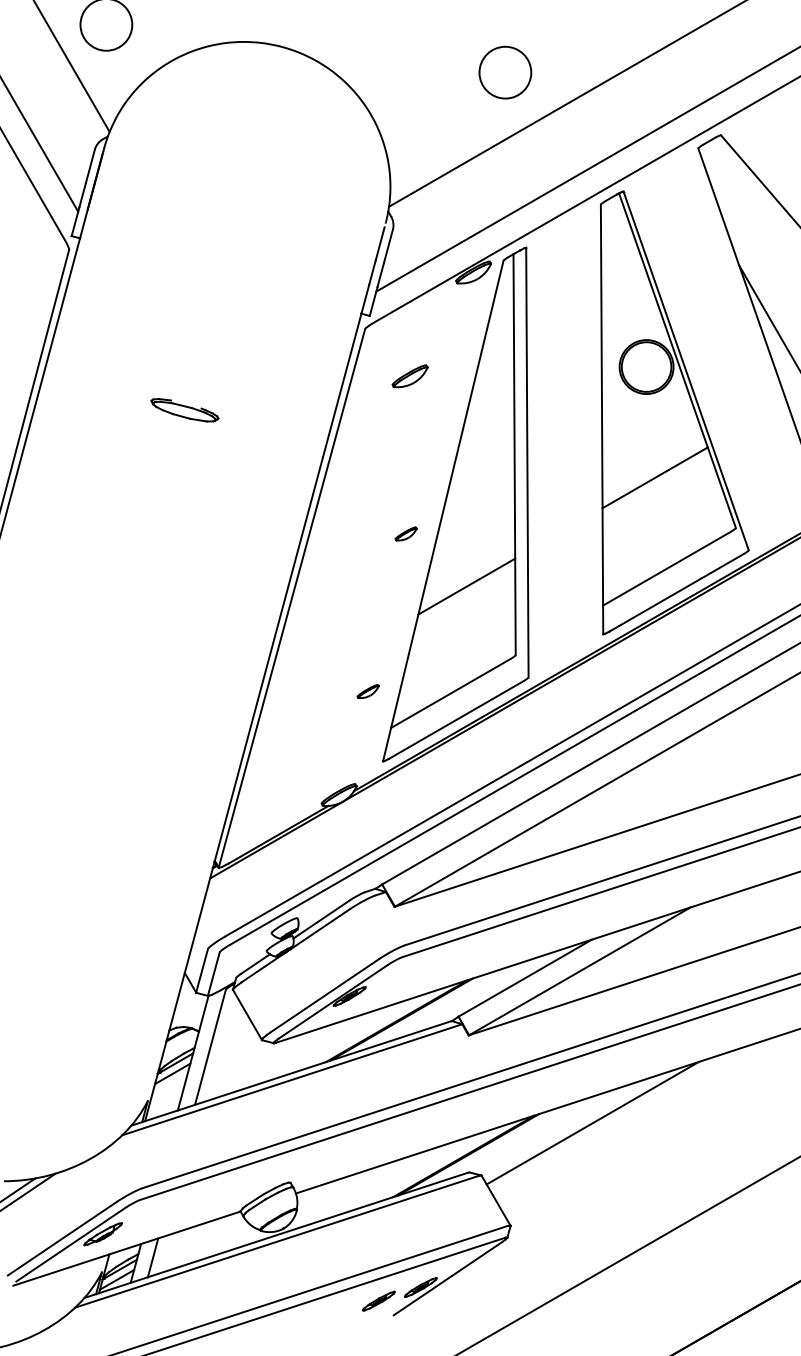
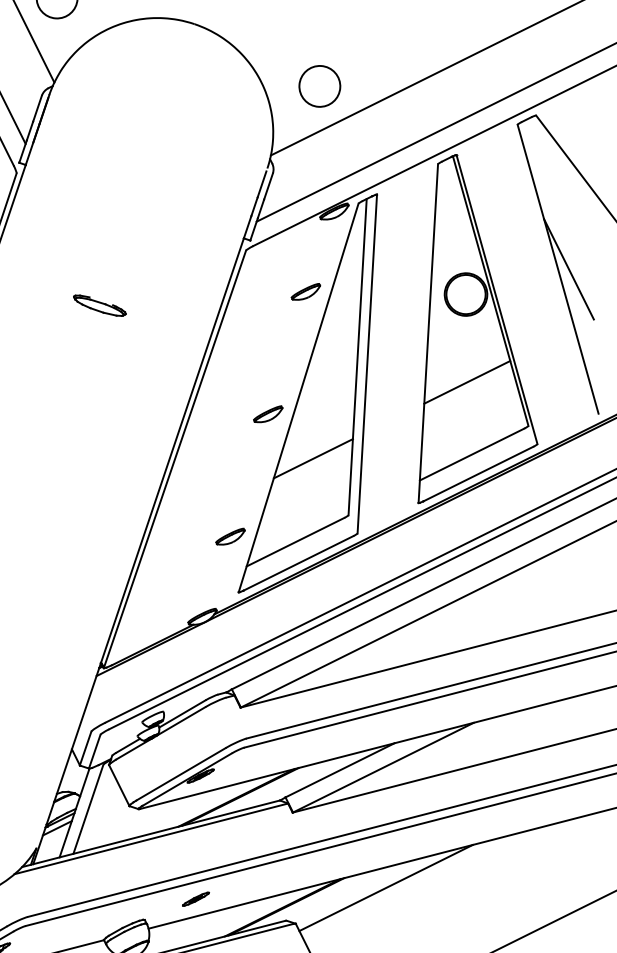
circle: (505, 72) -> (319, 86), moved
part: (409, 376) -> (305, 291), moved
part: (405, 533) -> (267, 413), size x1.67
part: (367, 691) -> (229, 536), size x1.67
part: (353, 1152) -> (196, 899), added

